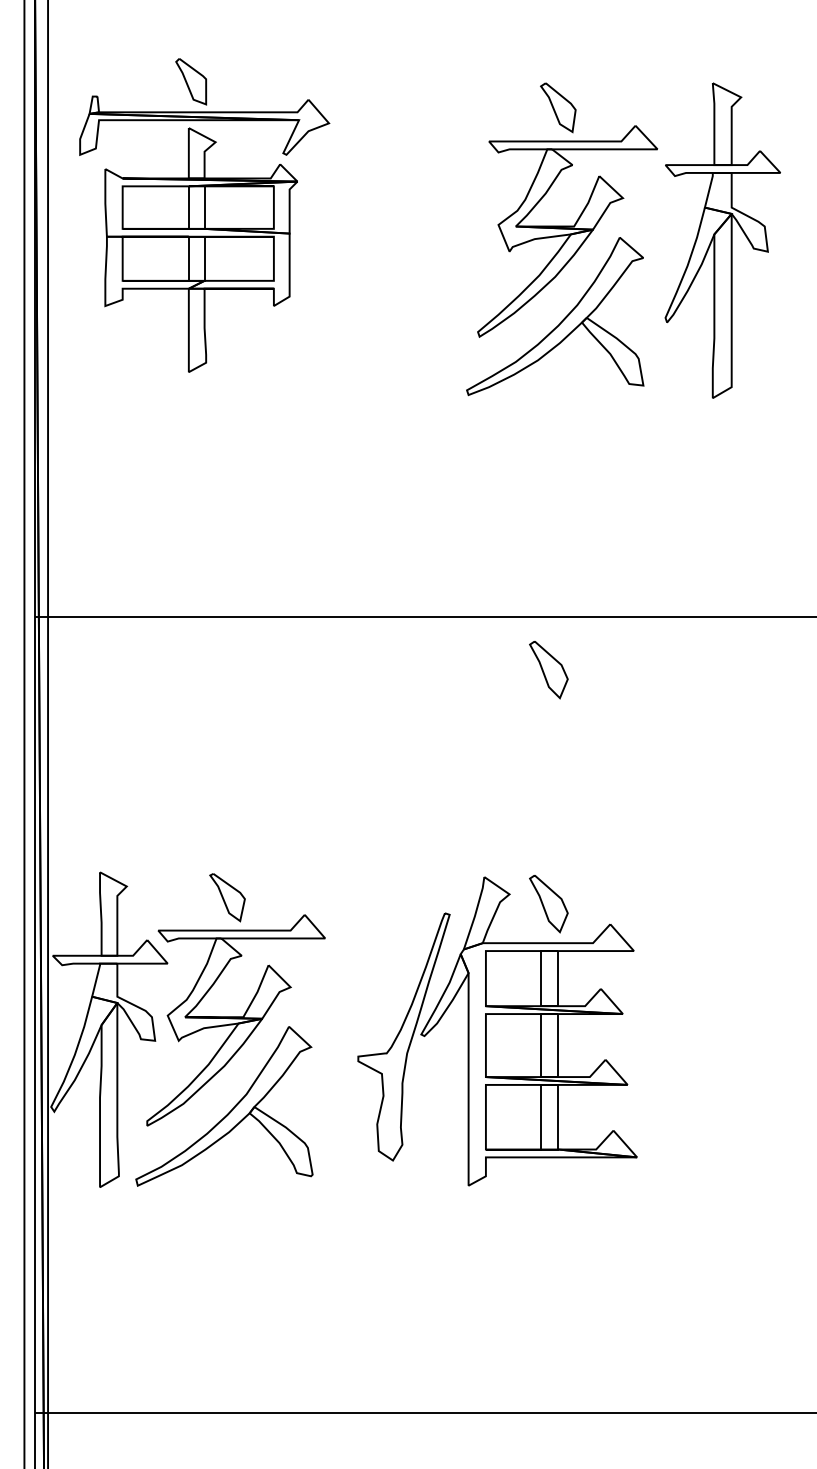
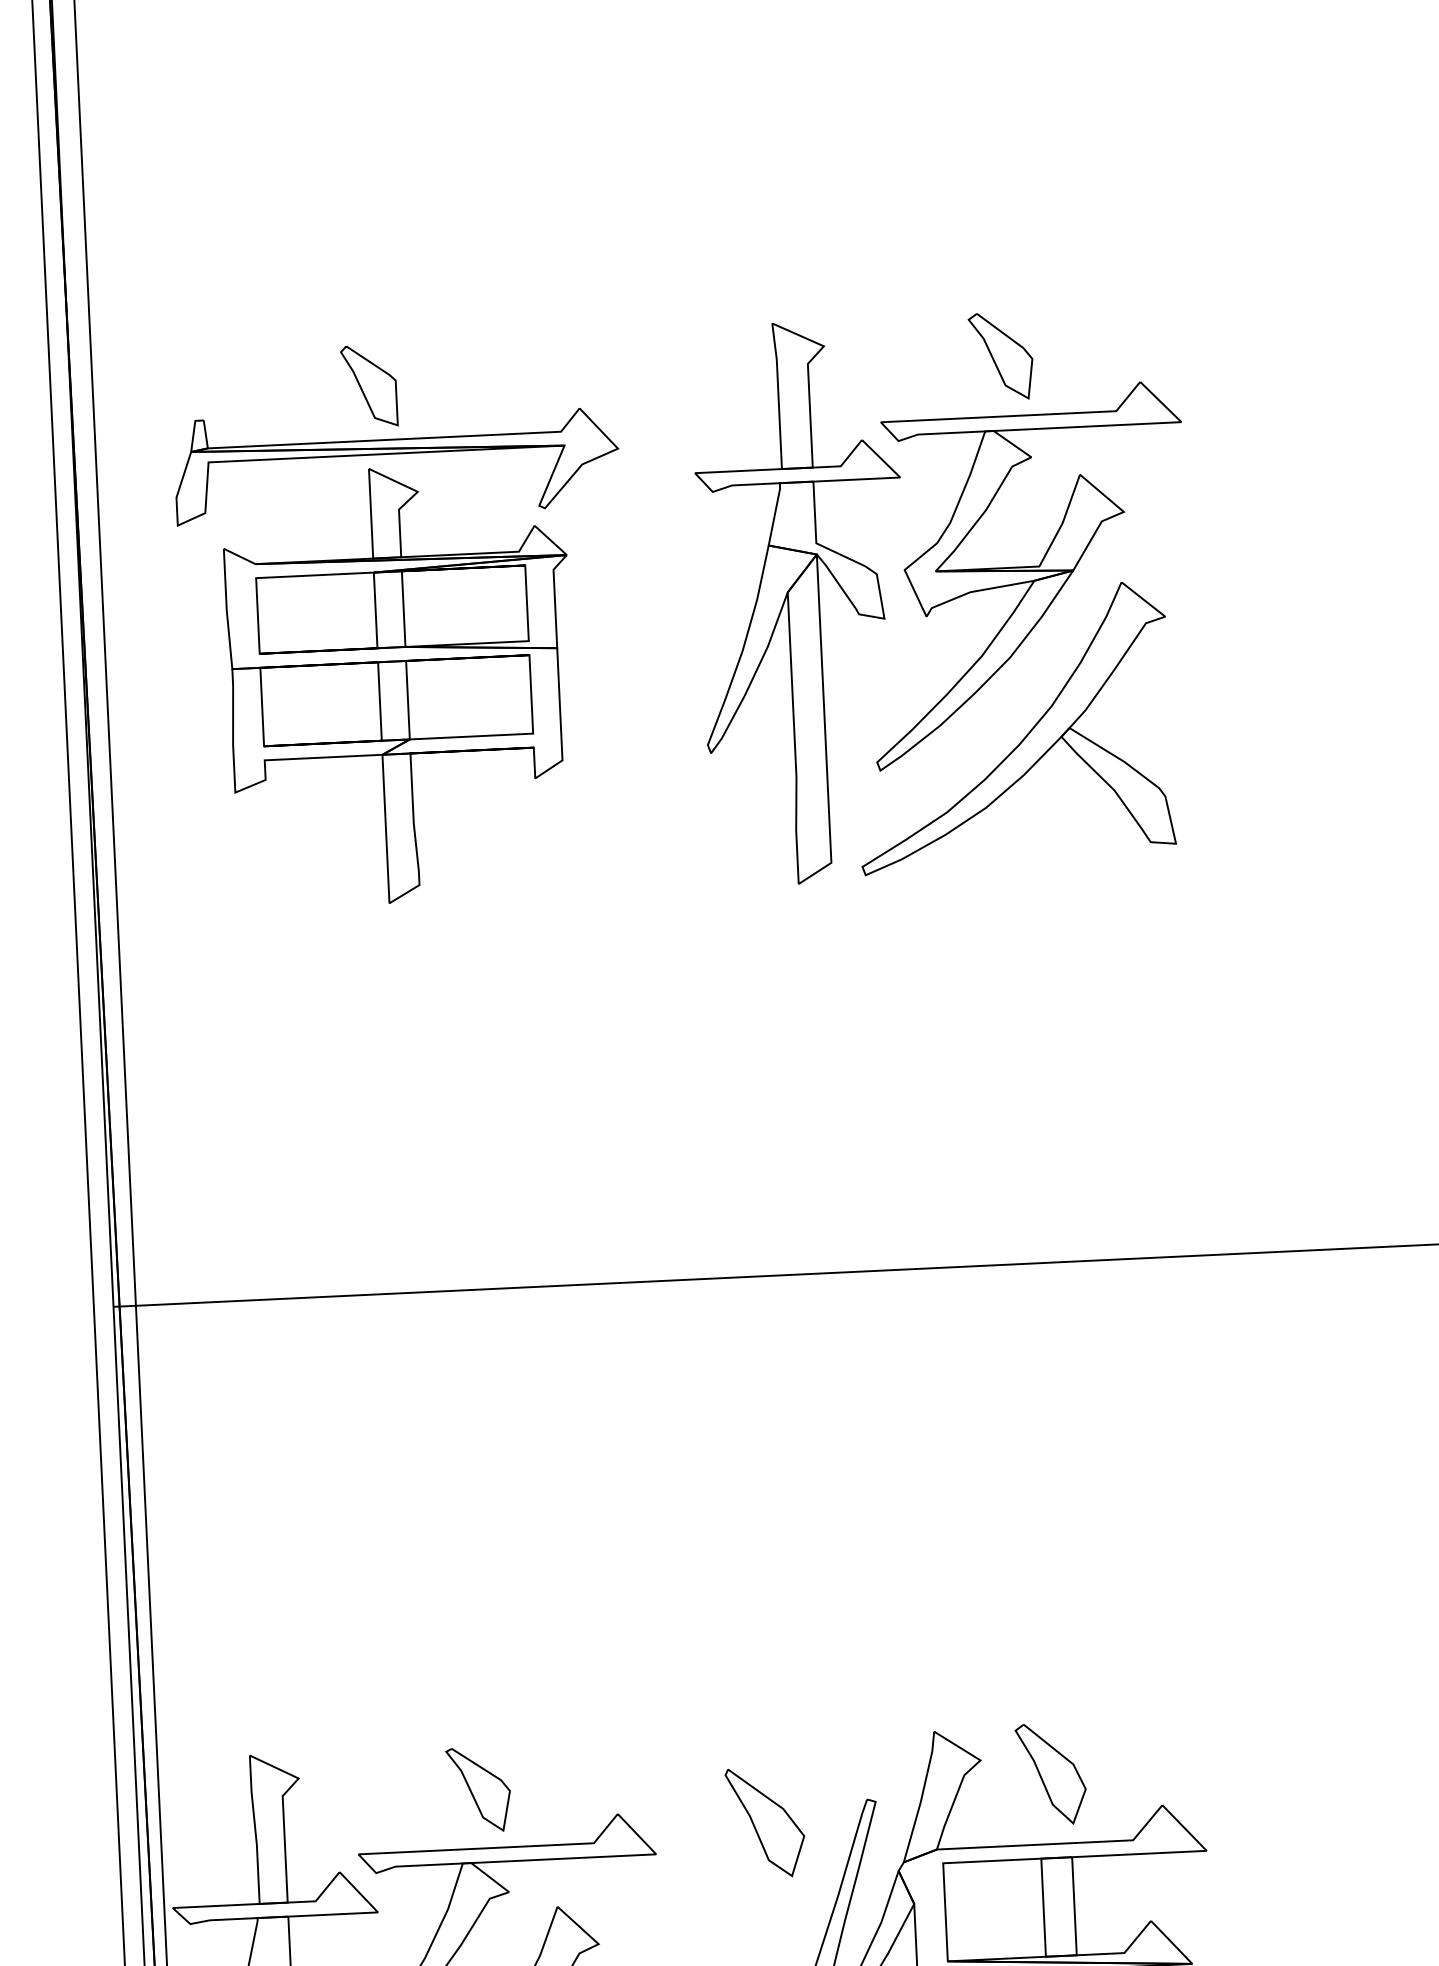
part: (204, 215) -> (404, 623), moved
part: (722, 240) -> (802, 602), moved
part: (548, 670) -> (1031, 1358), removed
part: (387, 923) -> (765, 1822), added

